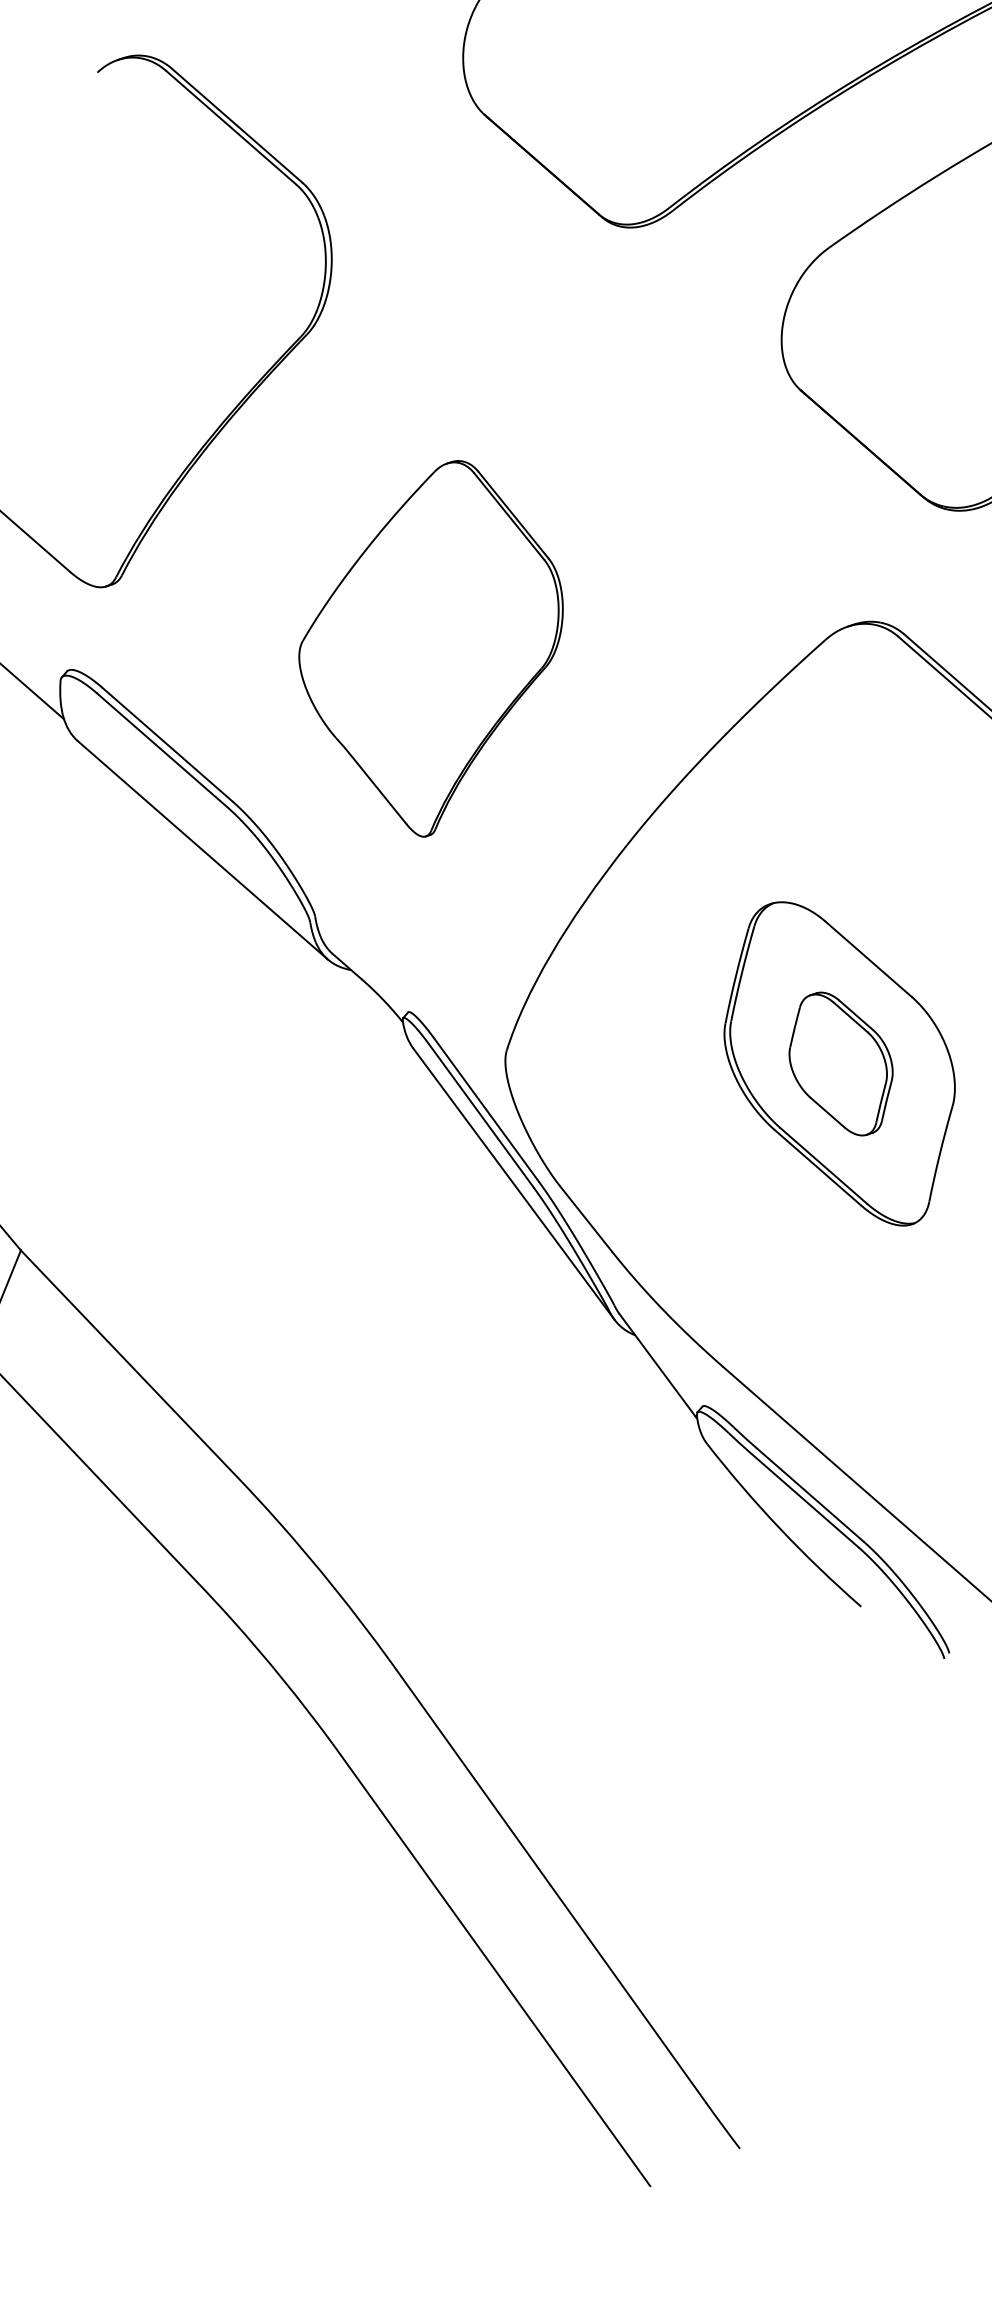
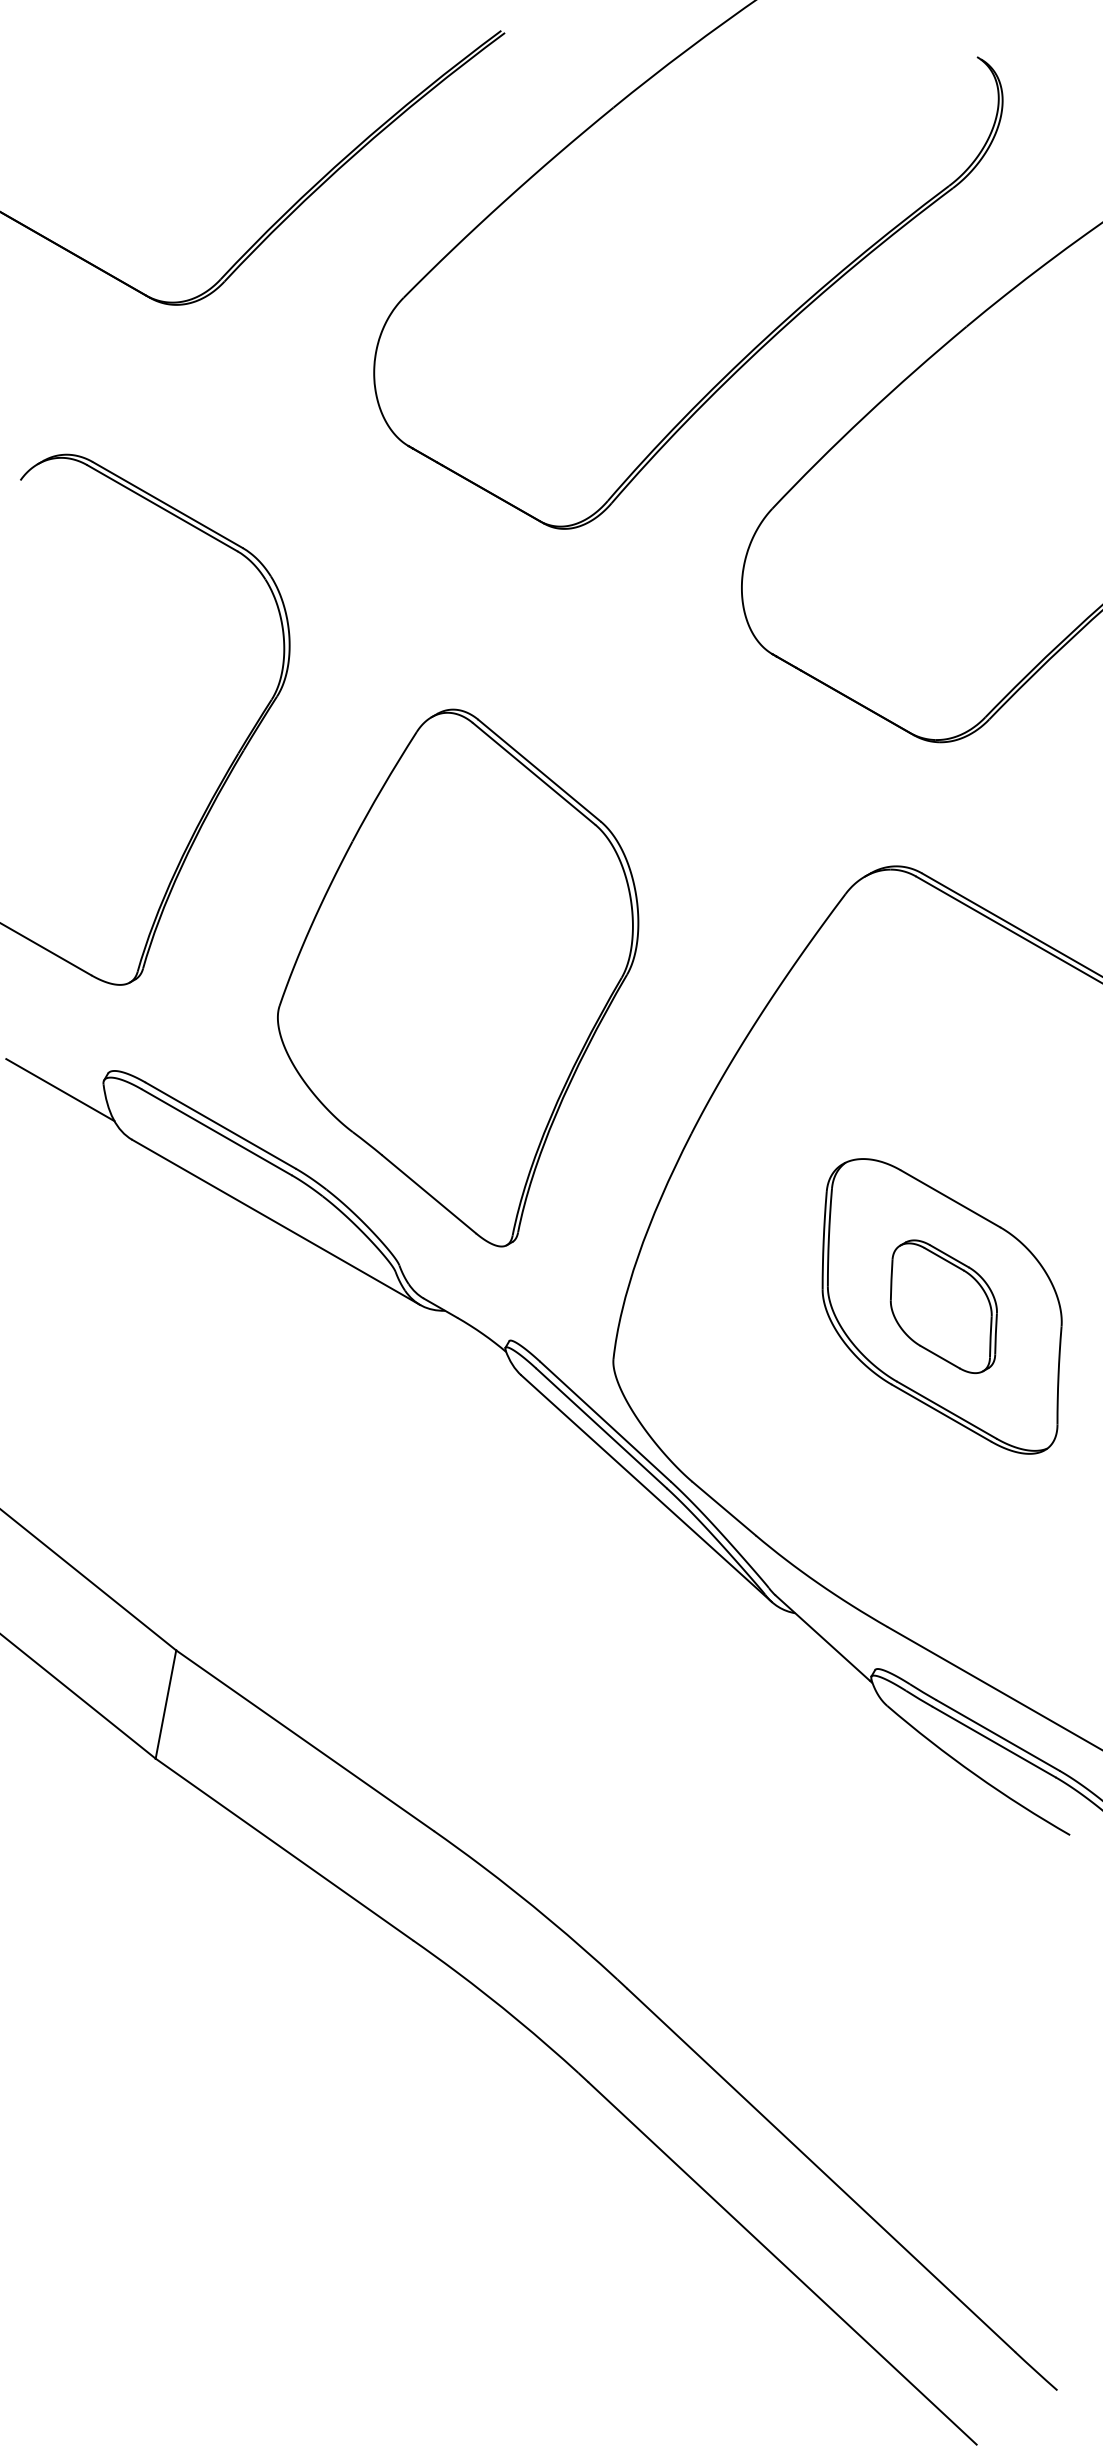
part: (429, 645) -> (458, 977), size x1.43

